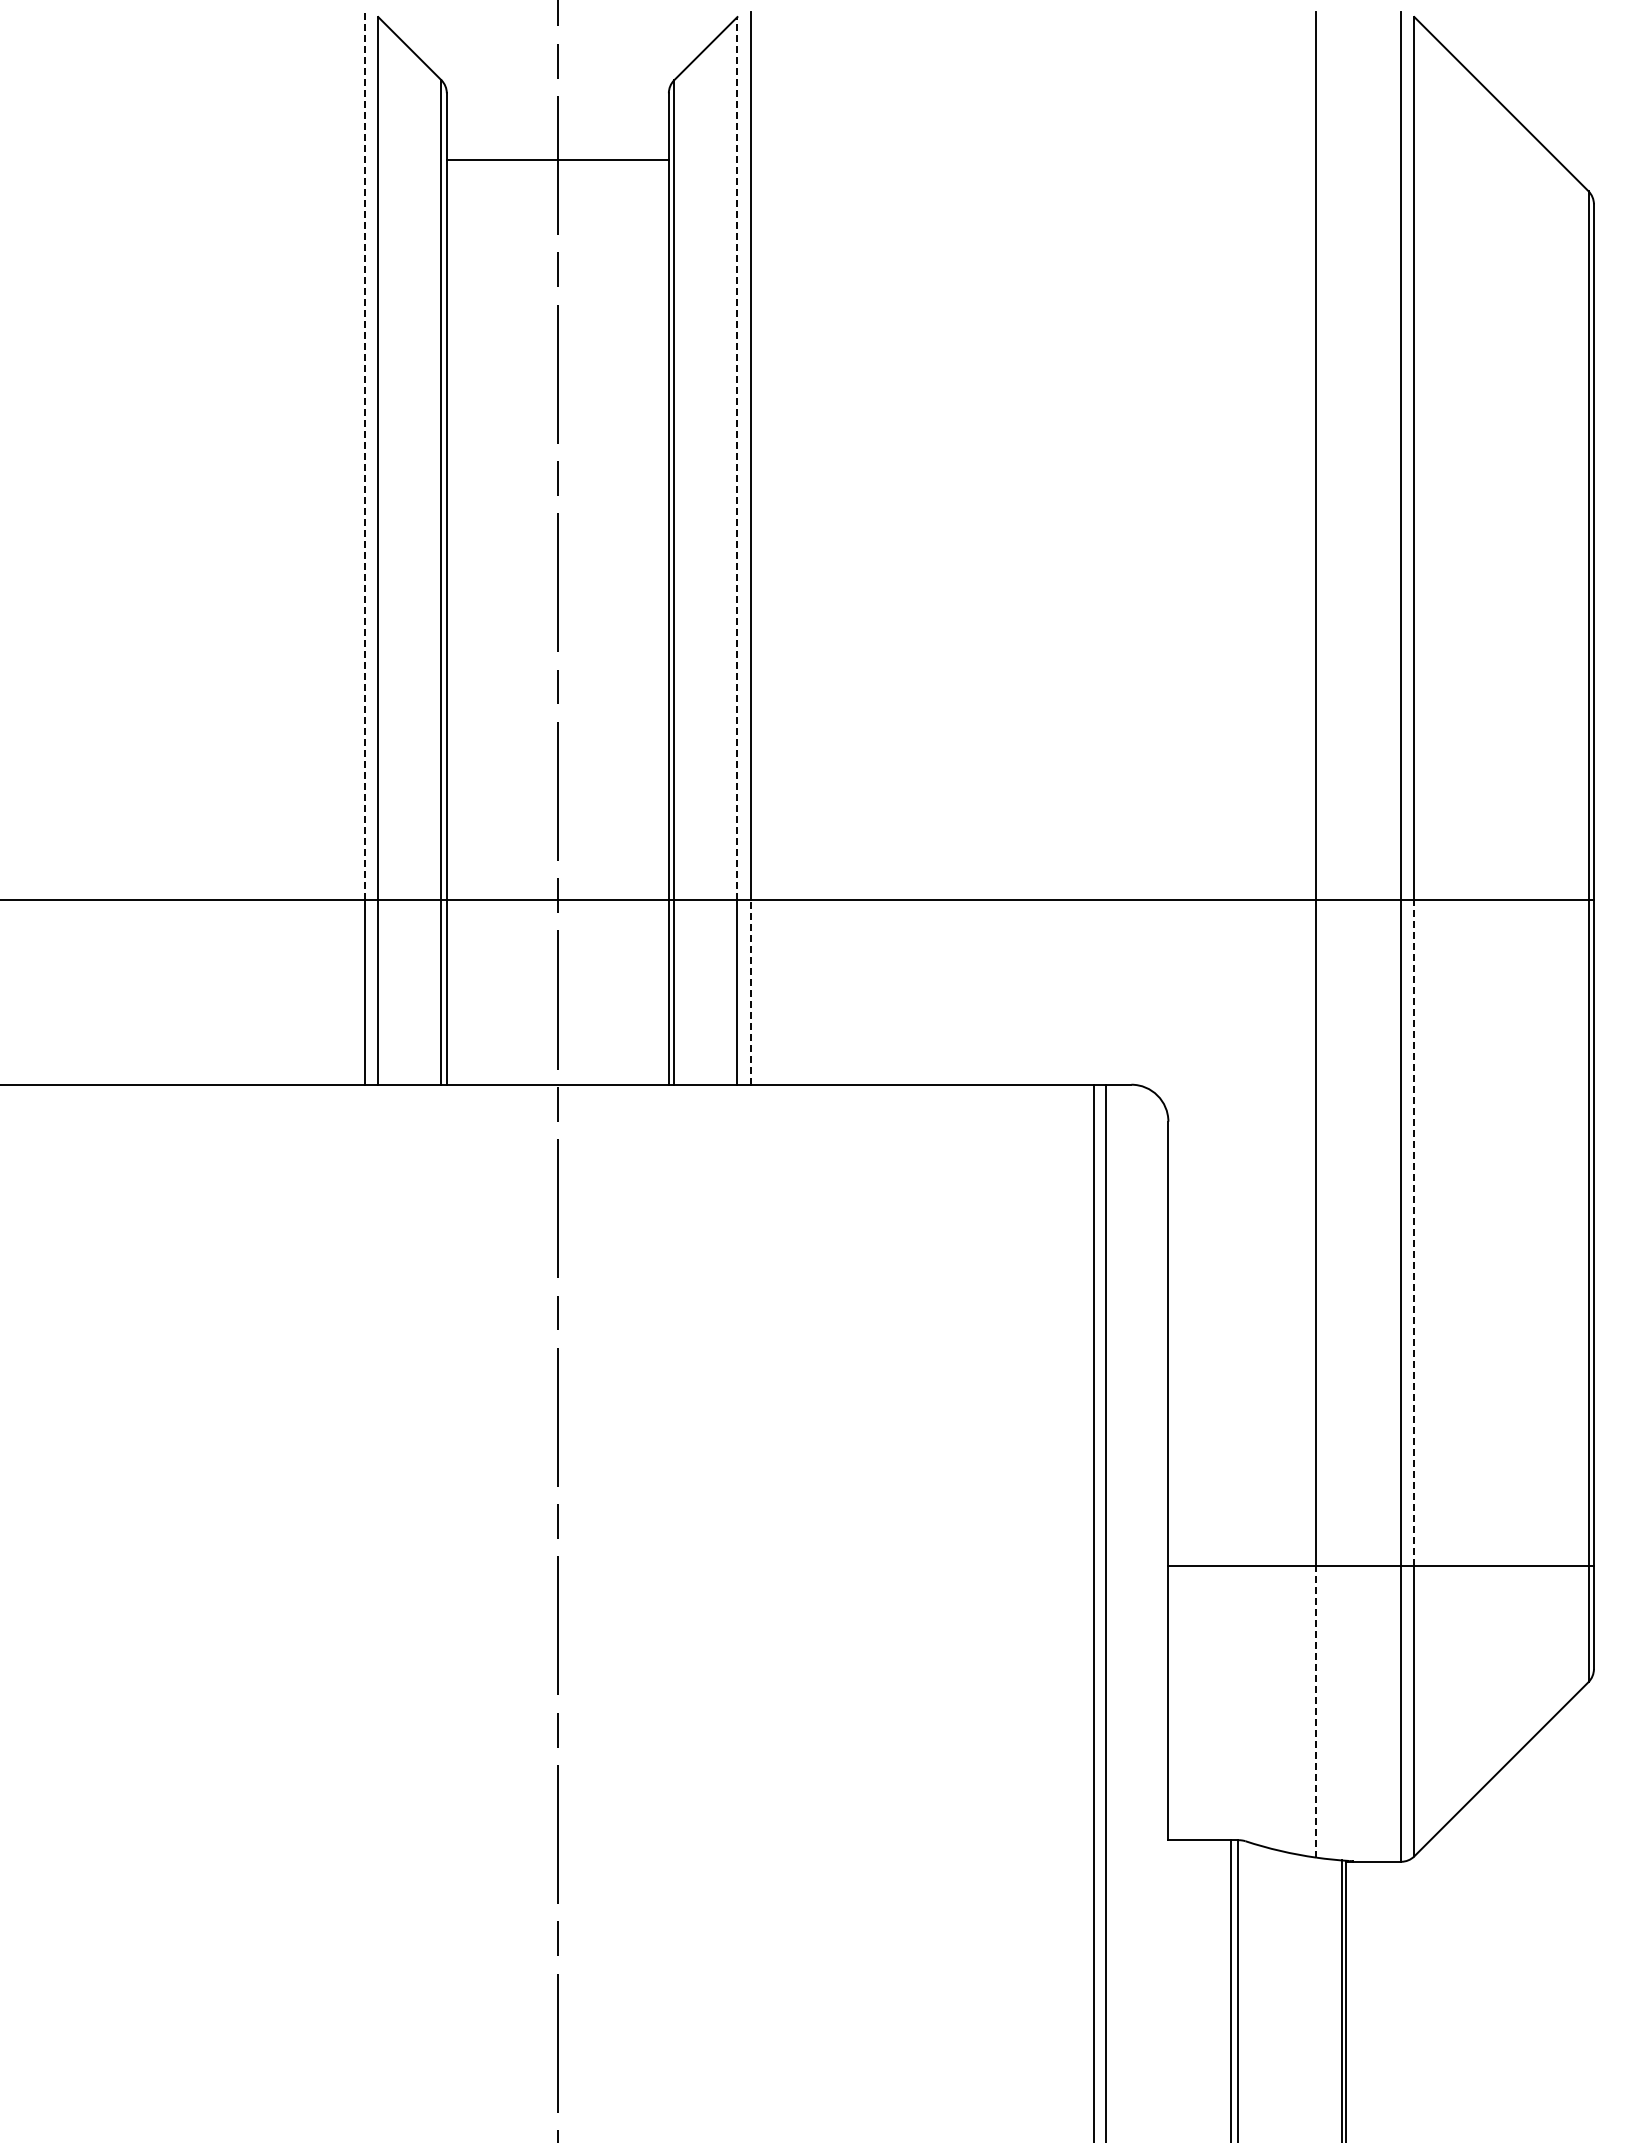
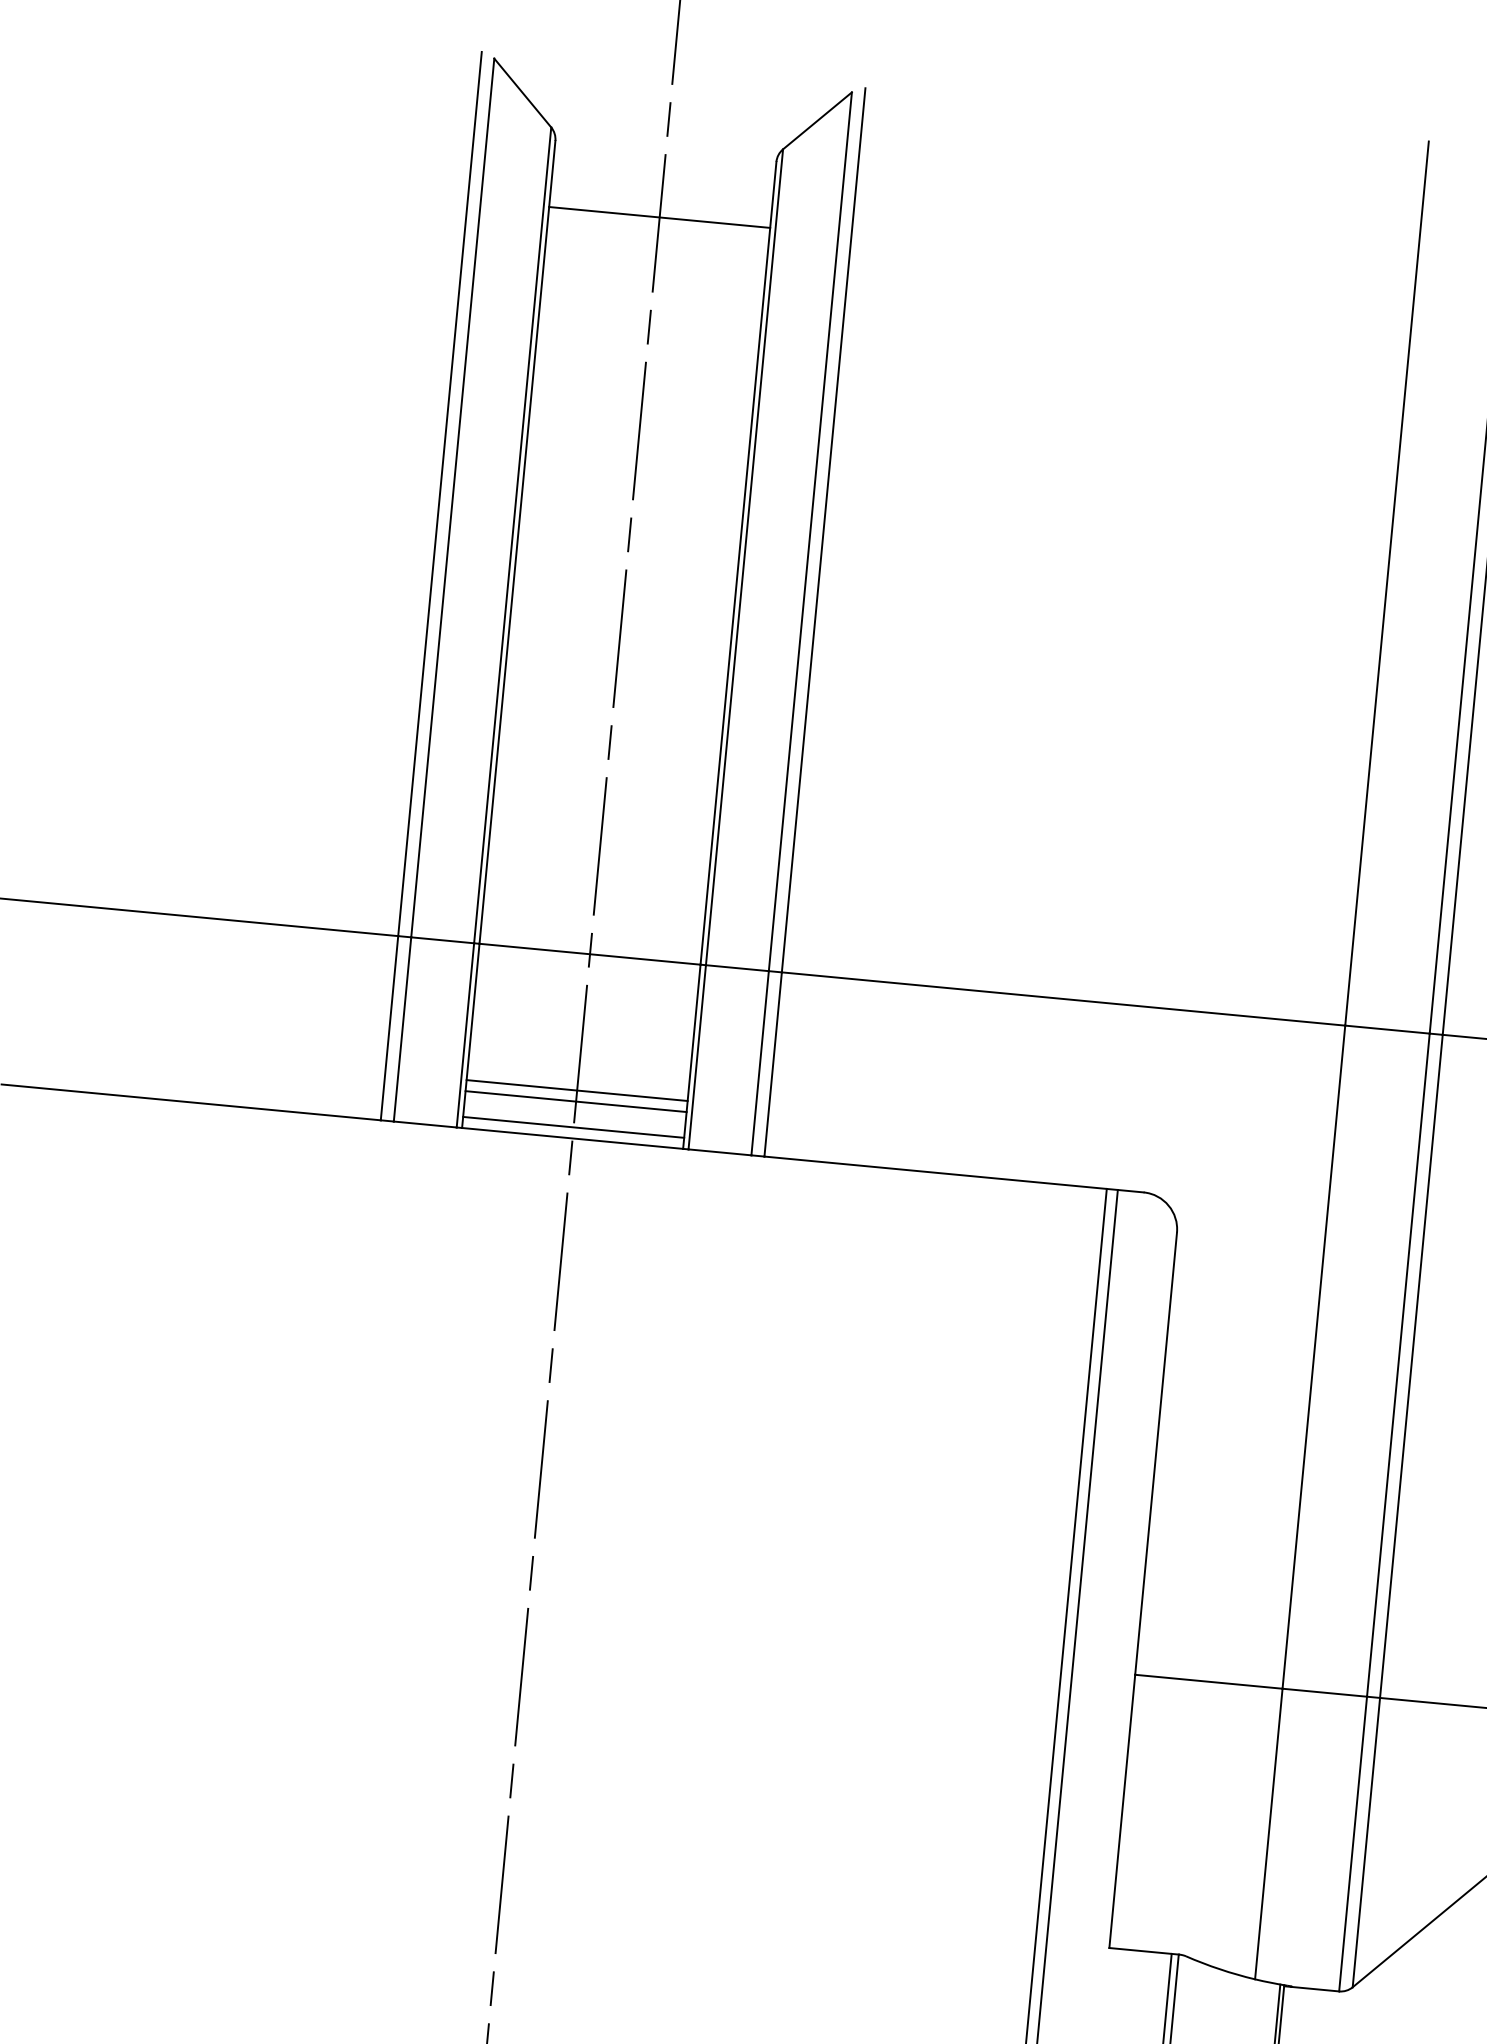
line: (365, 455) -> (440, 493), dashed -> solid
line: (737, 457) -> (810, 530), dashed -> solid
line: (750, 992) -> (773, 1064), dashed -> solid
line: (557, 1036) -> (576, 1090), added
line: (557, 1047) -> (575, 1101), added
line: (557, 1073) -> (573, 1127), added
line: (1414, 1232) -> (1411, 1366), dashed -> solid
line: (1316, 1711) -> (1268, 1833), dashed -> solid

